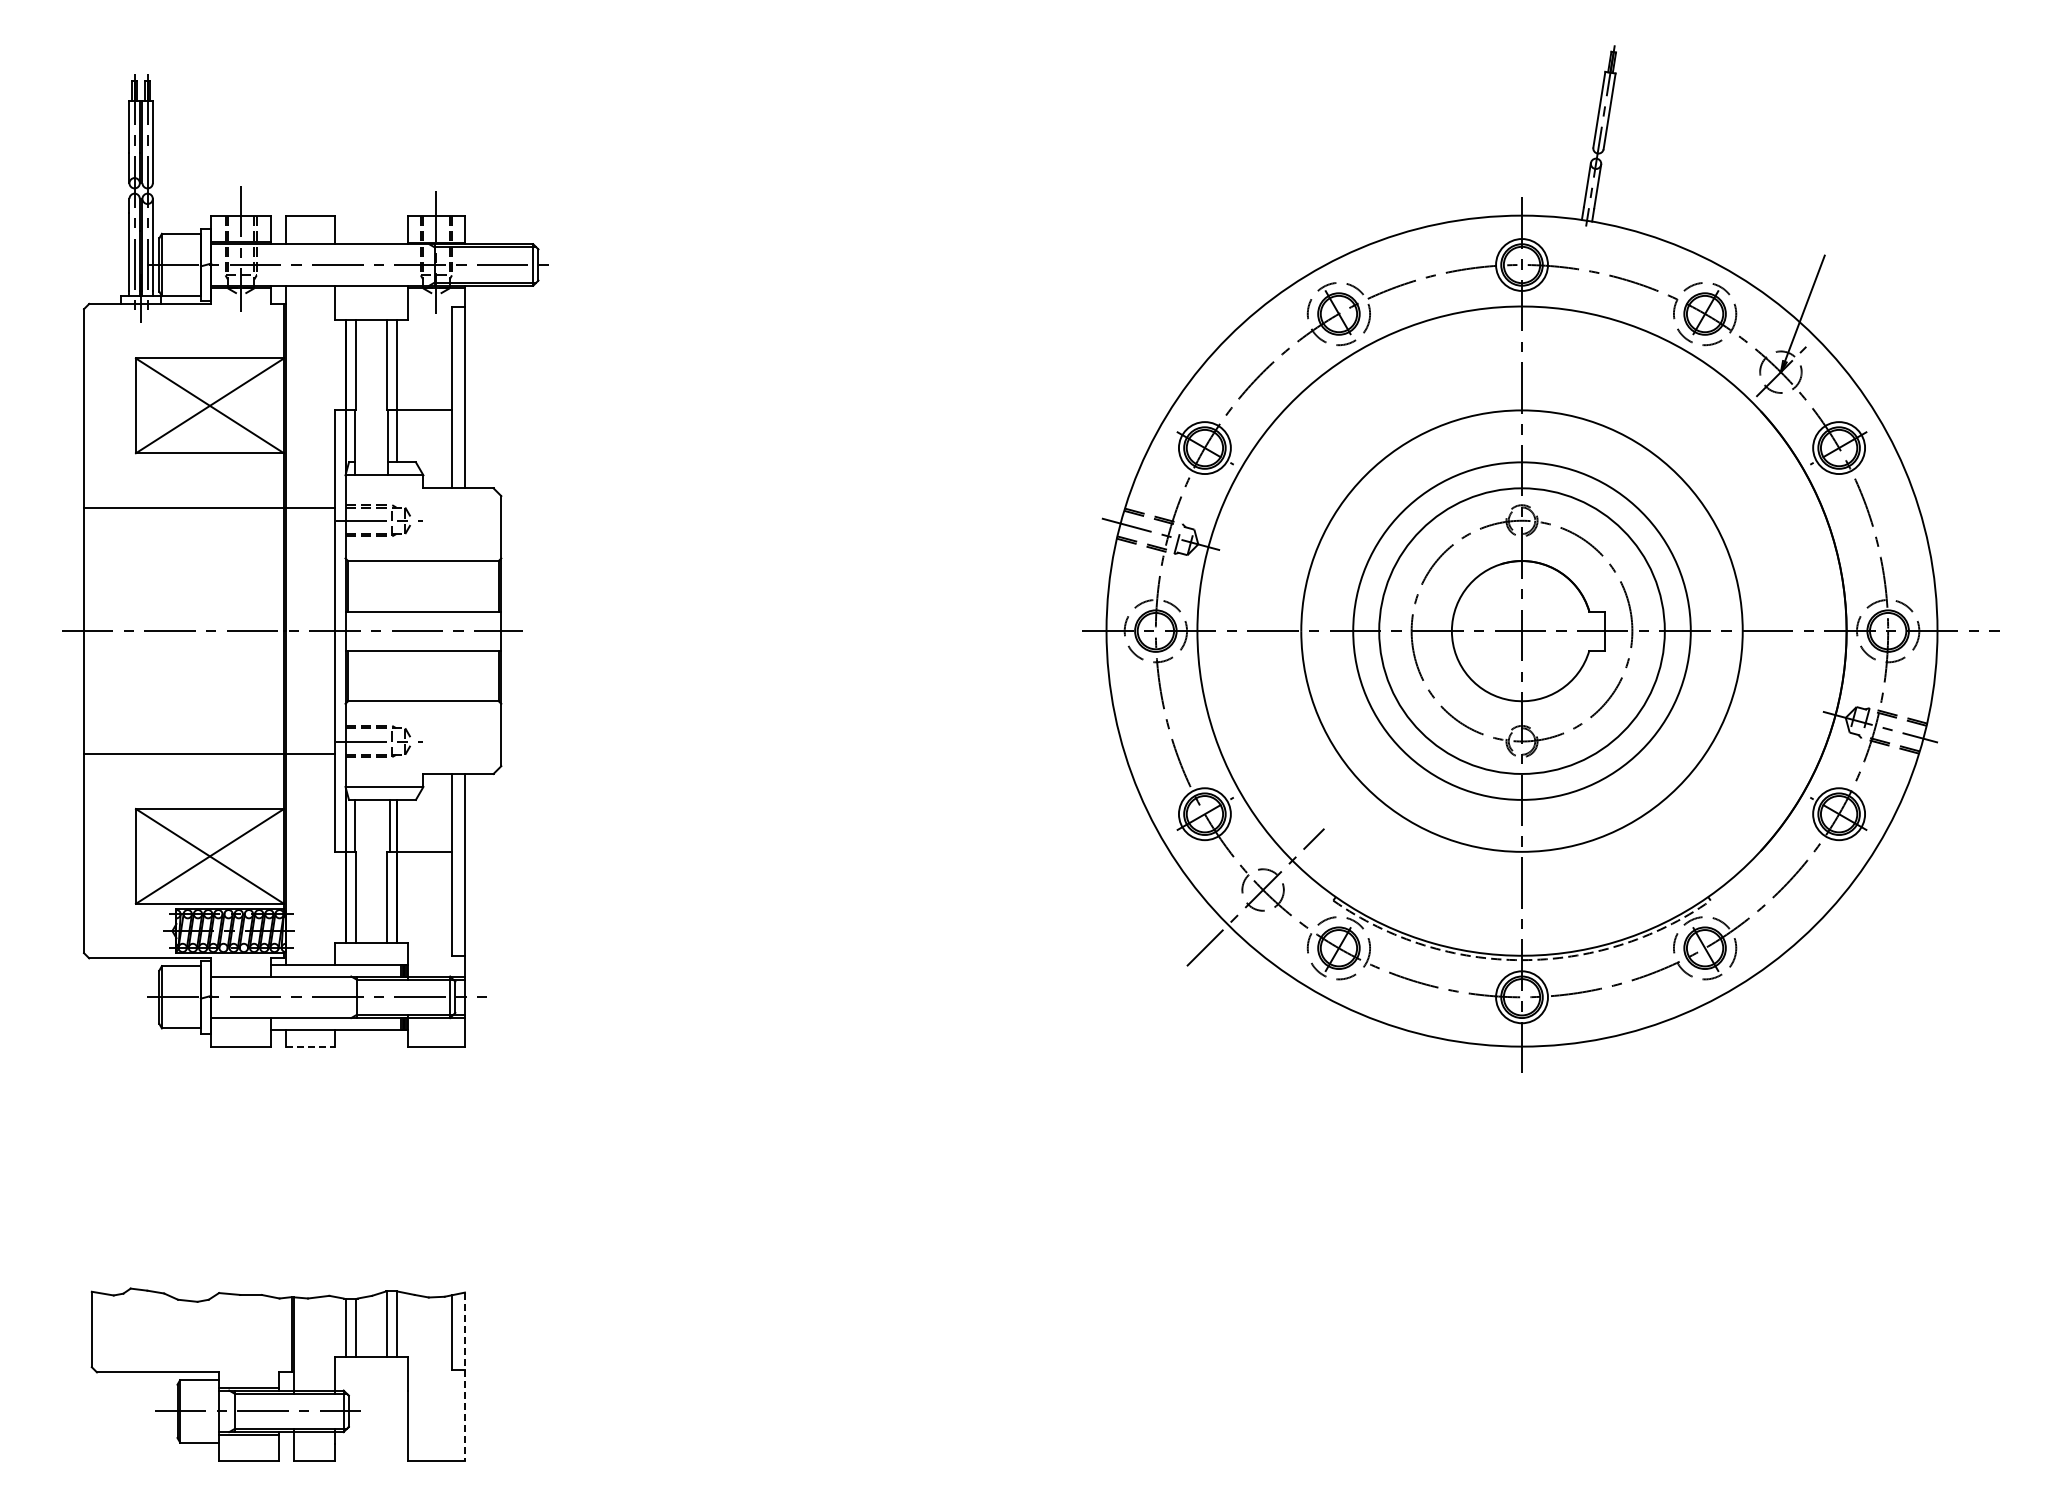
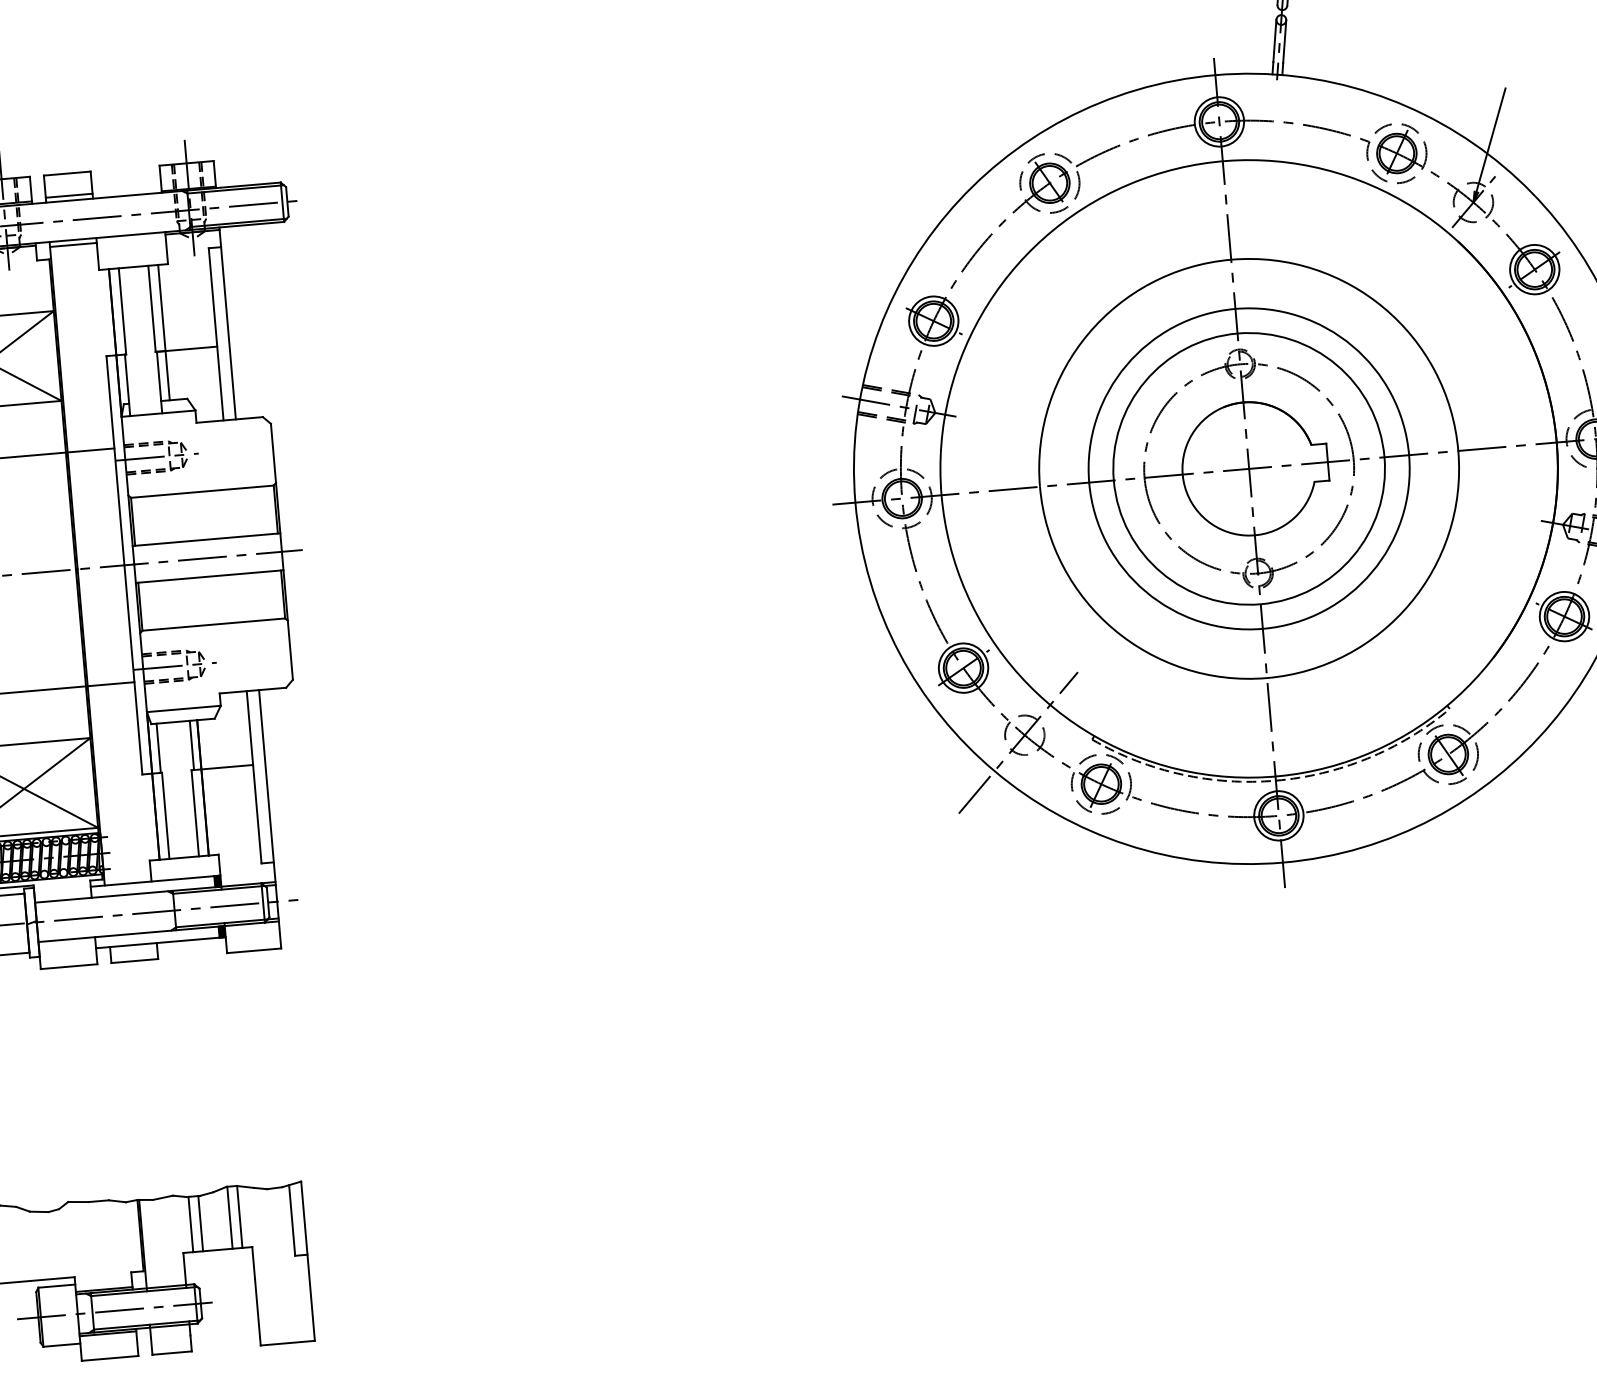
line: (310, 239) -> (69, 196), added
line: (310, 290) -> (73, 244), added
line: (310, 1046) -> (134, 960), dashed -> solid
line: (464, 1377) -> (307, 1262), dashed -> solid

